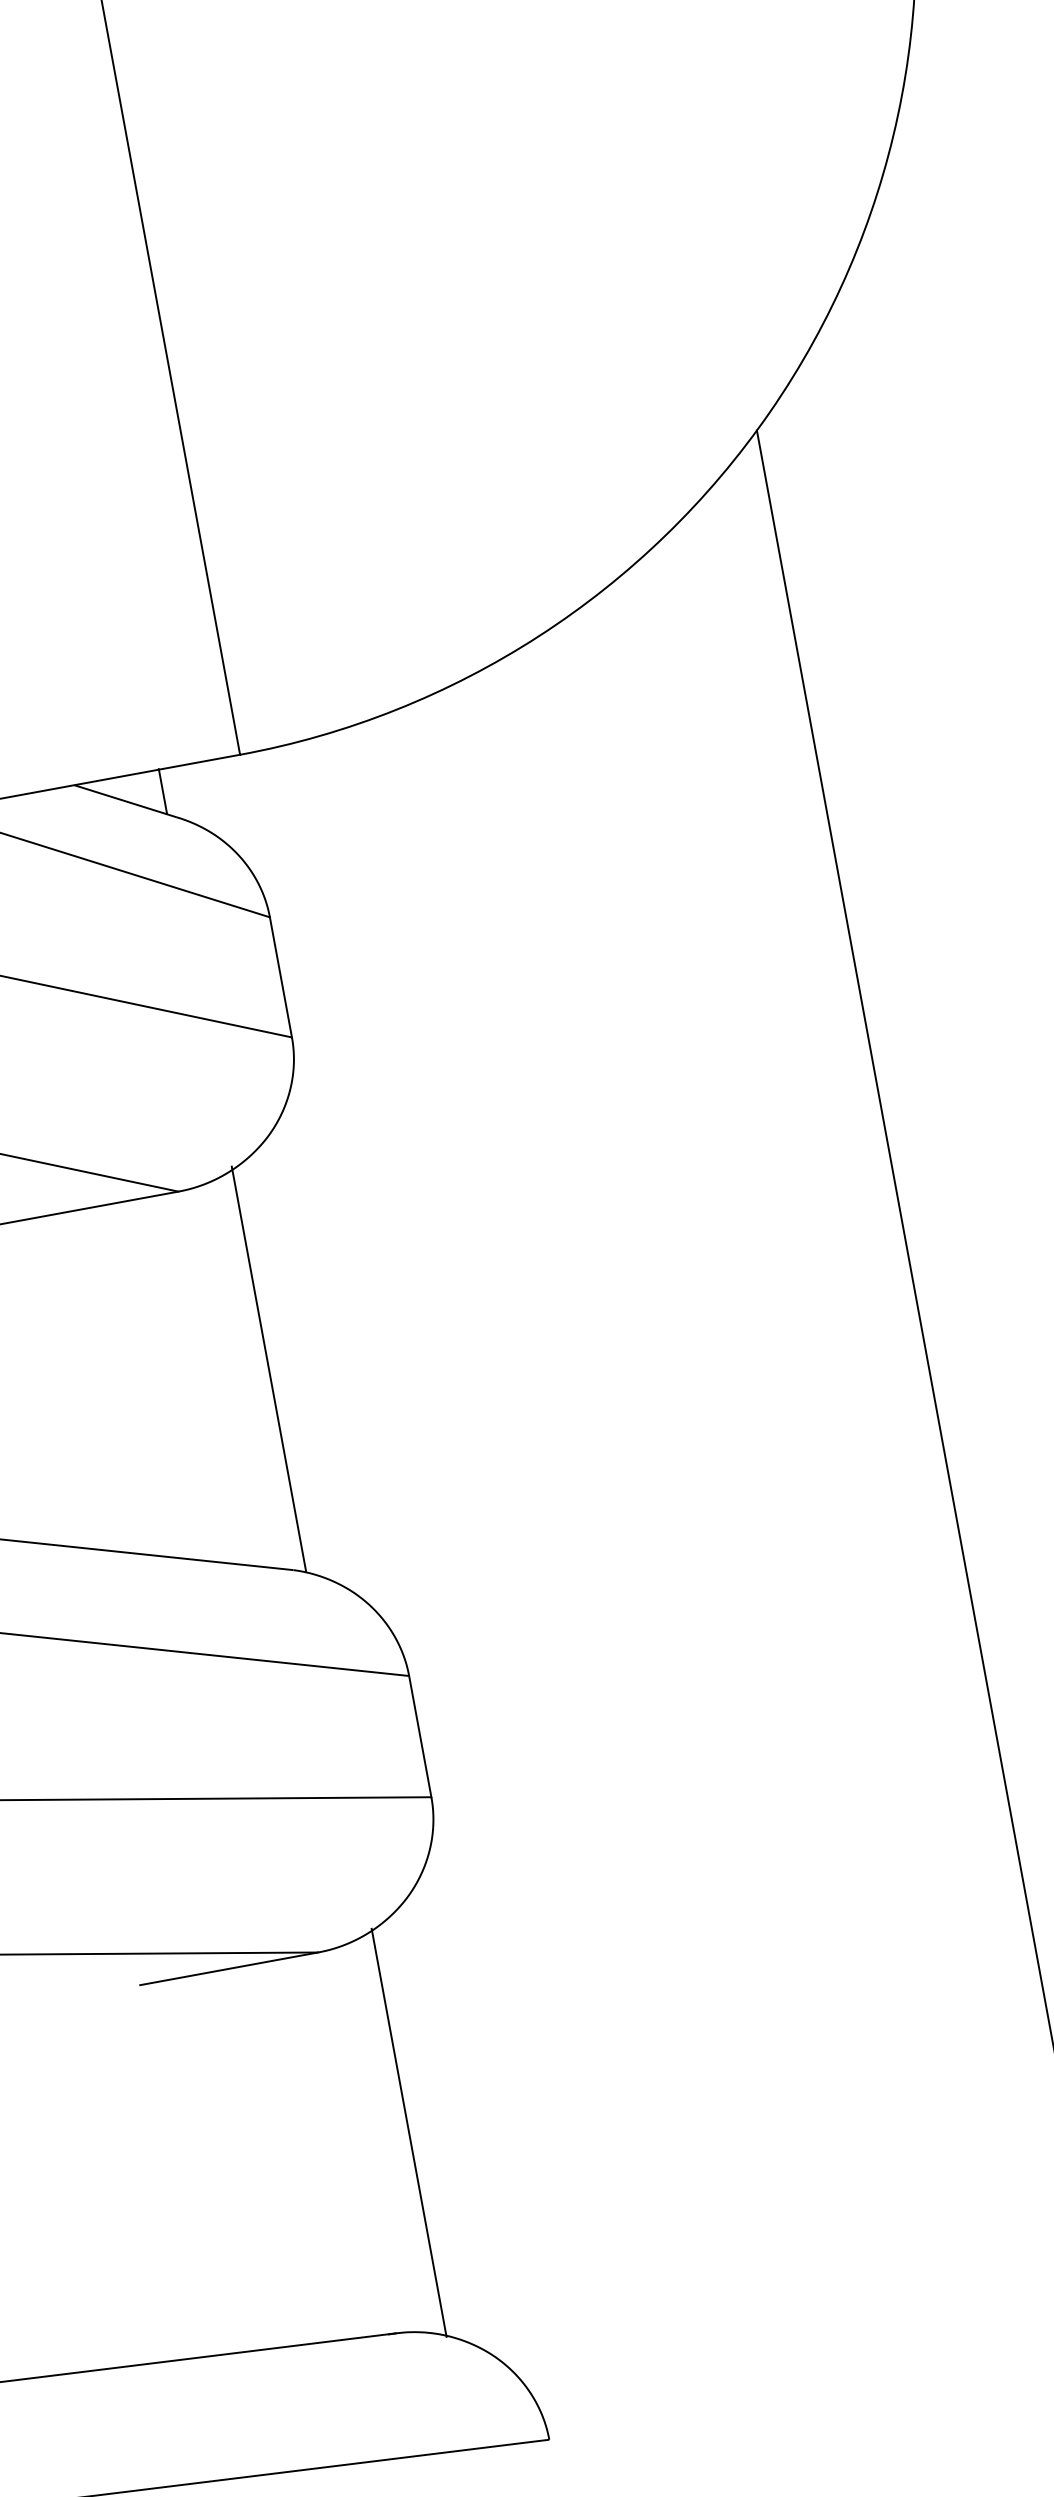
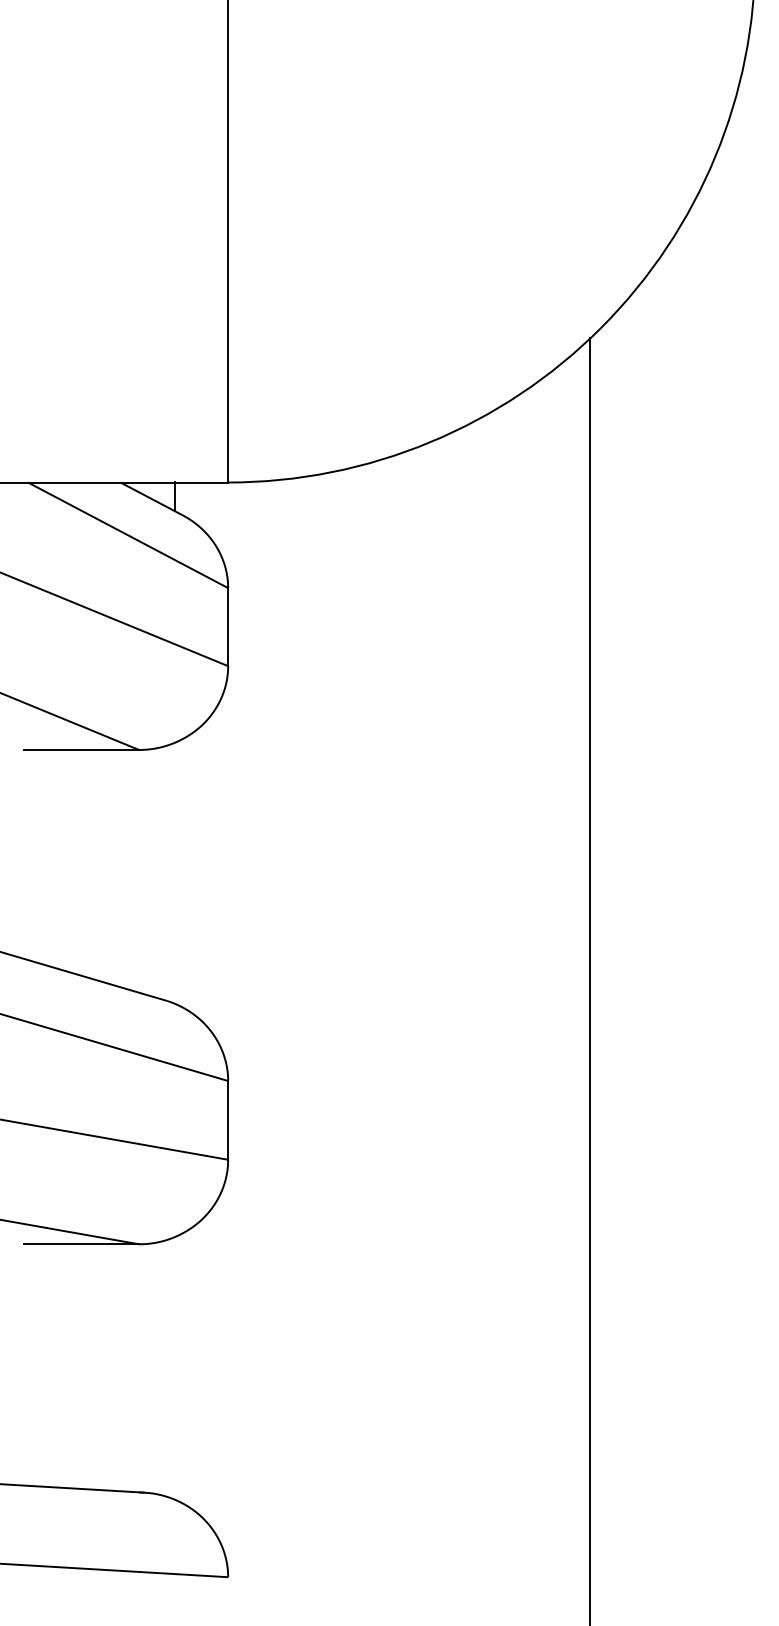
line: (268, 1368) -> (175, 871), removed
line: (409, 2131) -> (175, 1367), removed

